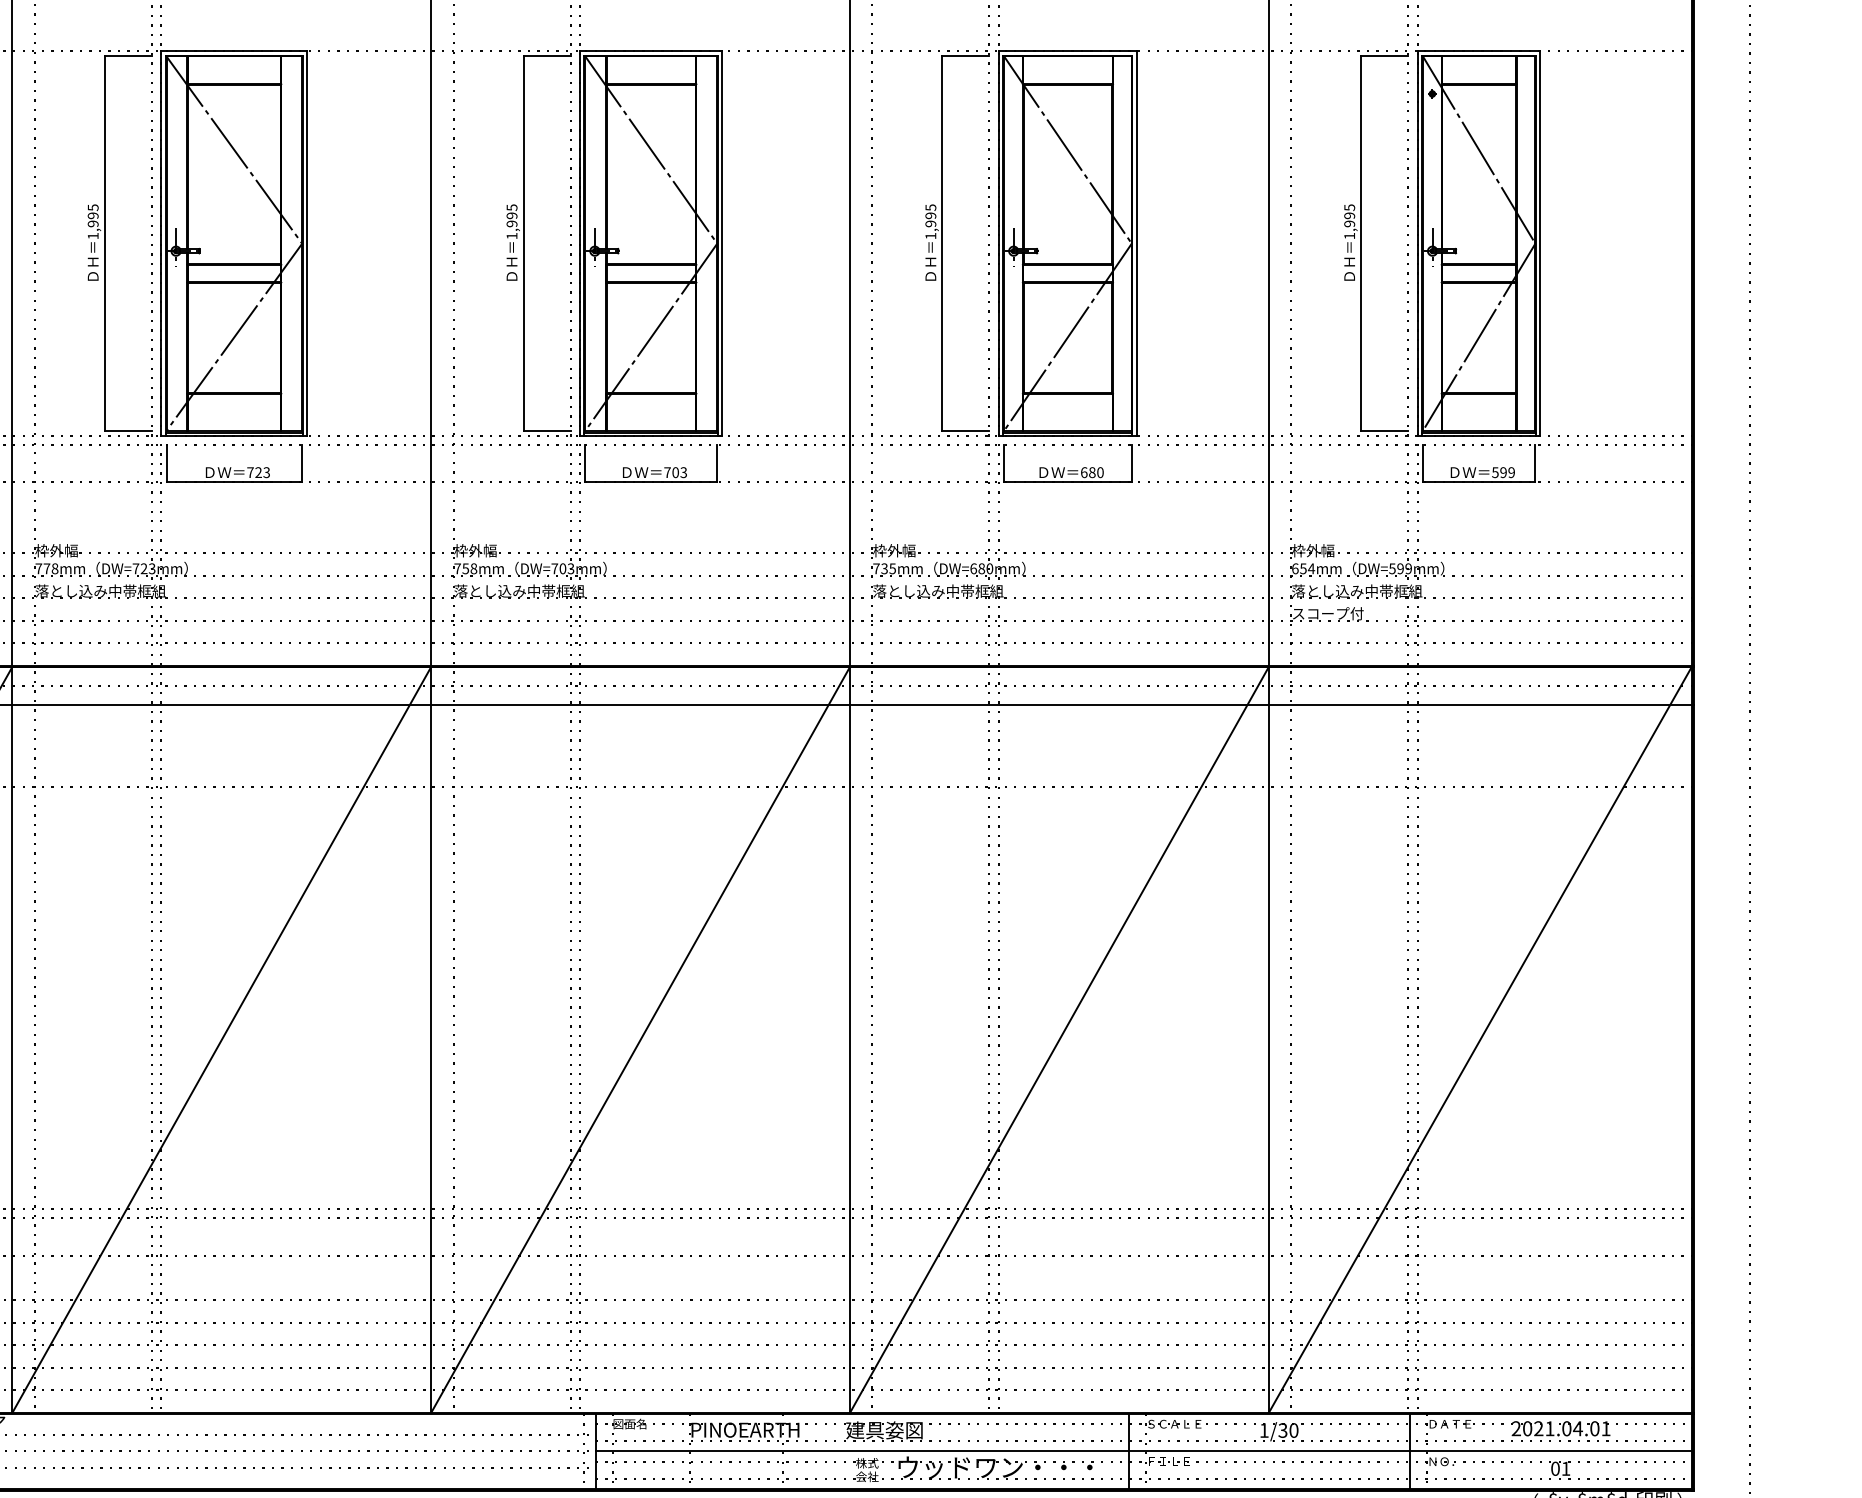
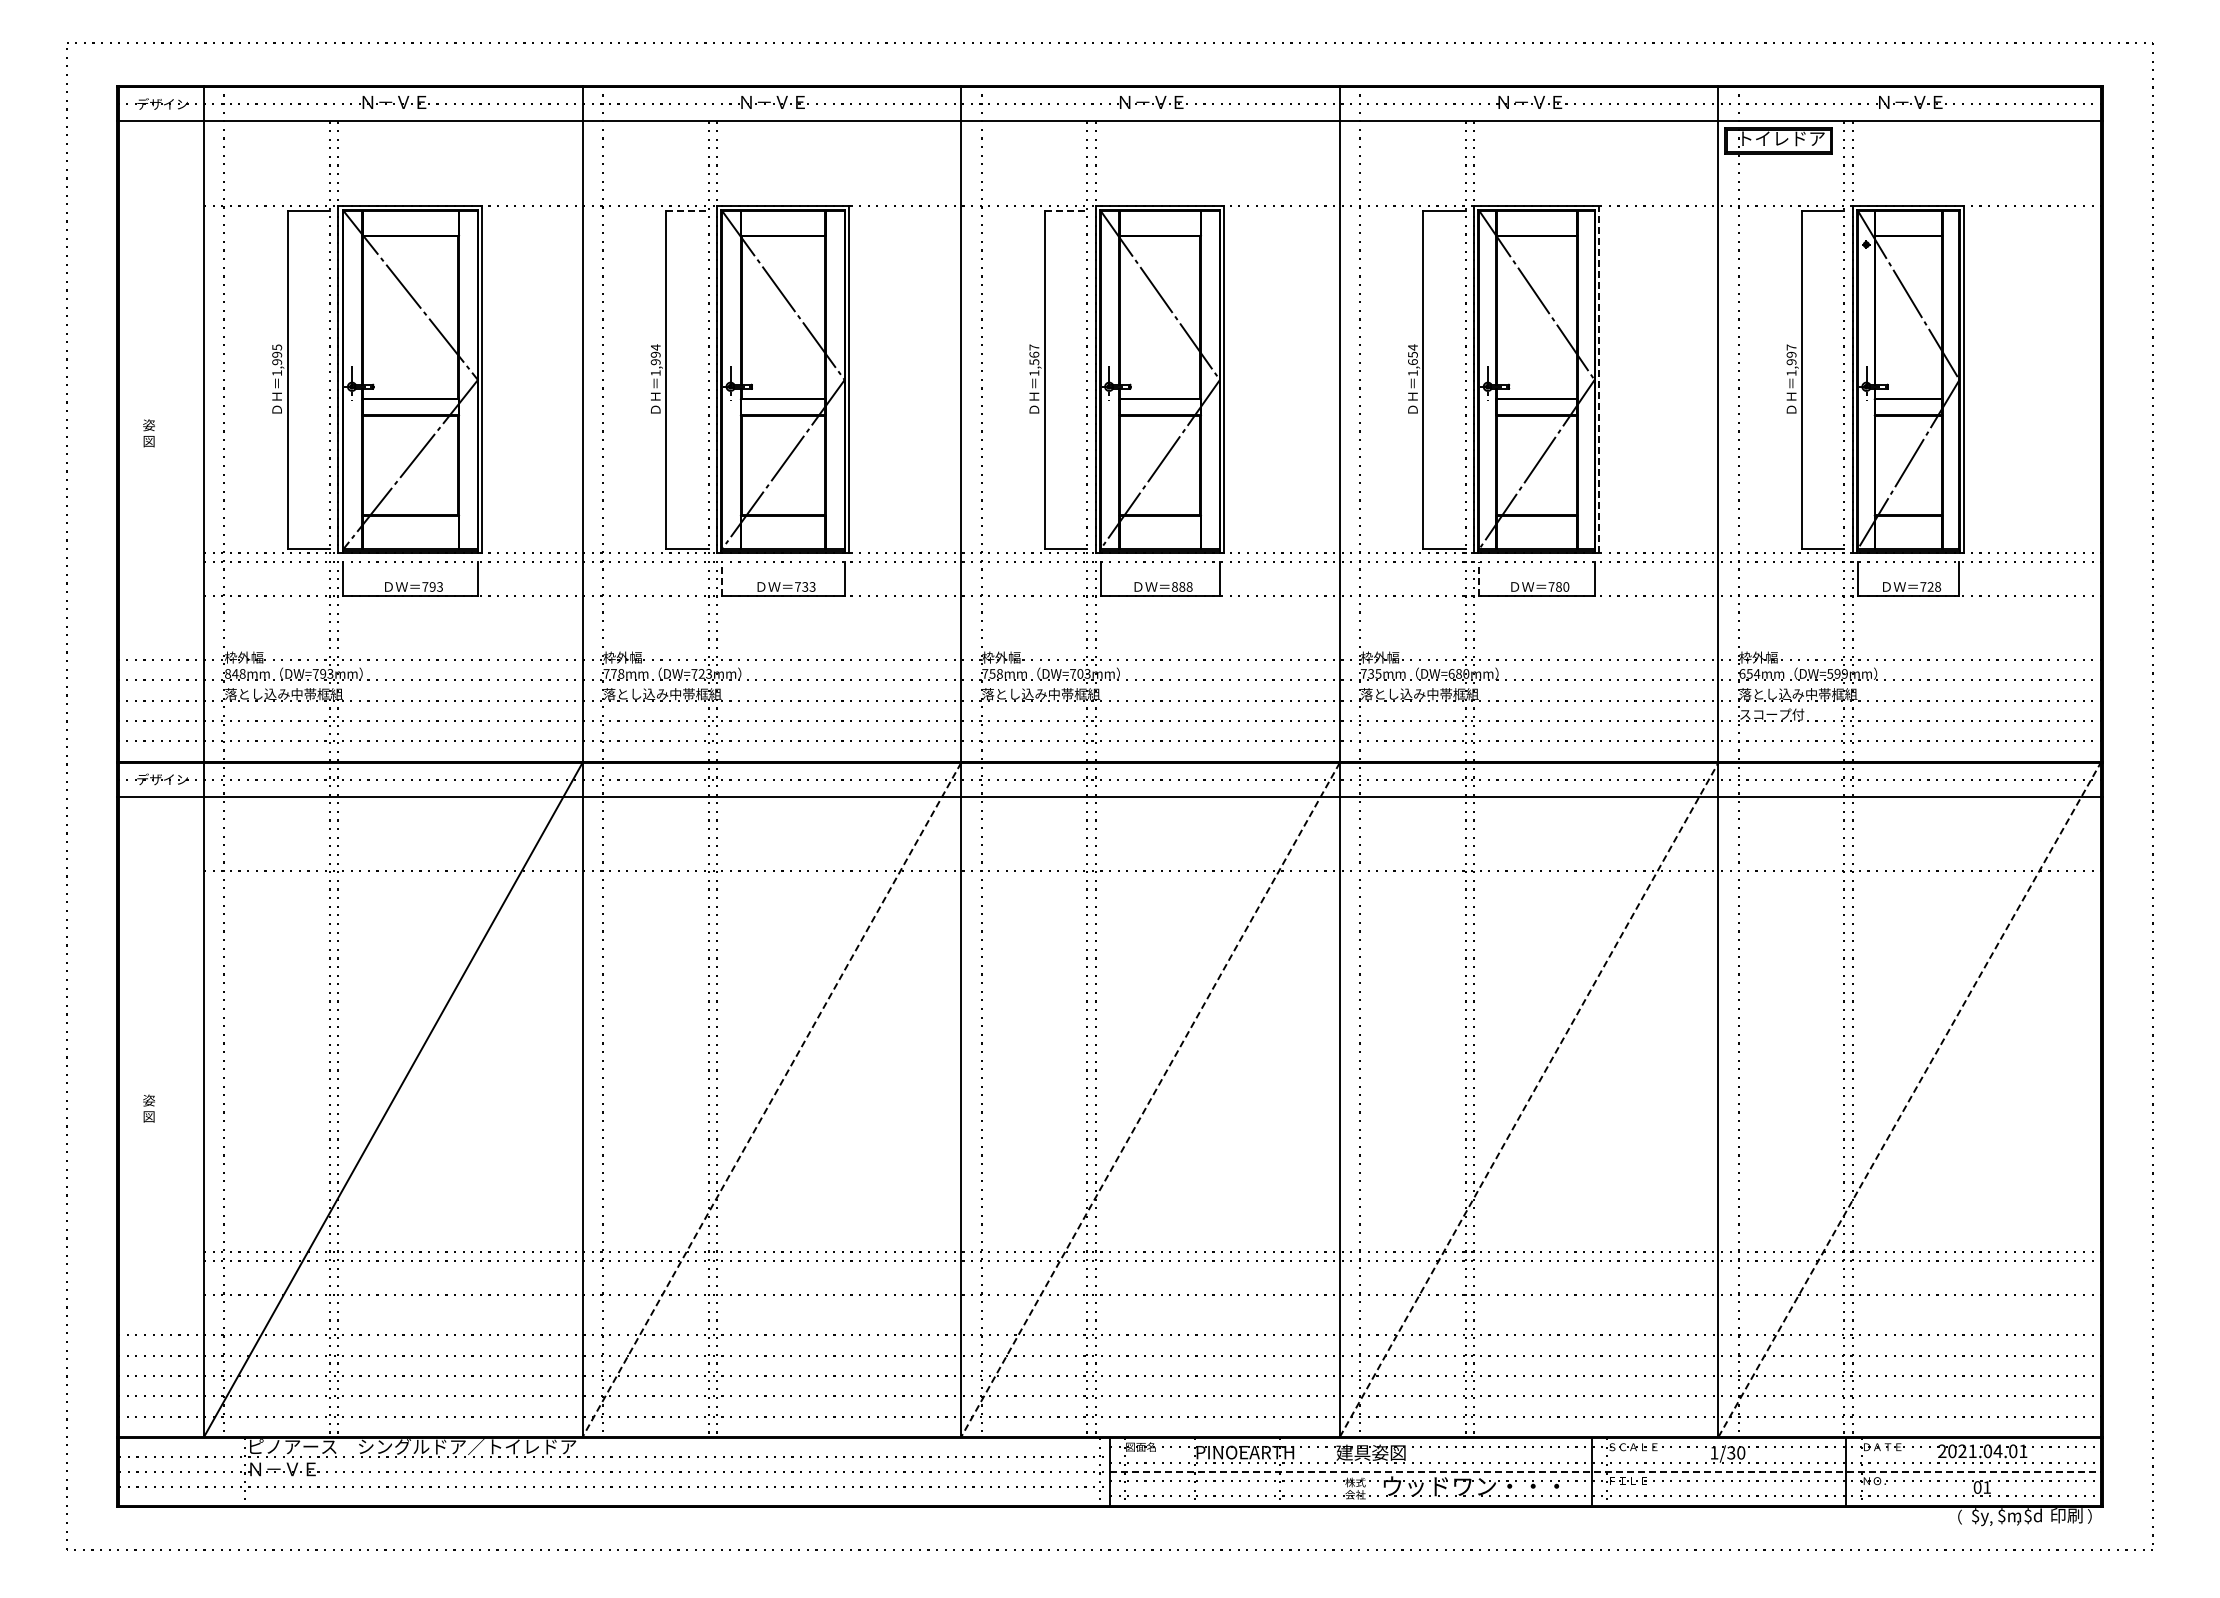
line: (128, 56) -> (687, 210), solid -> dashed
line: (547, 56) -> (1066, 210), solid -> dashed
text: (92, 207) -> (655, 347), 1,995 -> 1,994
text: (1349, 207) -> (1791, 347), 1,995 -> 1,997
text: (512, 215) -> (1034, 354), 1,995 -> 1,567
text: (930, 215) -> (1412, 354), 1,995 -> 1,654
line: (1137, 243) -> (1599, 379), solid -> dashed
line: (167, 463) -> (722, 578), solid -> dashed
line: (1004, 463) -> (1479, 578), solid -> dashed
text: (675, 472) -> (1182, 586), 703 -> 888
text: (1084, 472) -> (1551, 586), 680 -> 780
text: (1503, 472) -> (1930, 586), 599 -> 728
text: (258, 473) -> (805, 587), 723 -> 733
line: (221, 1039) -> (771, 1099), solid -> dashed
line: (640, 1039) -> (1150, 1099), solid -> dashed
line: (1059, 1039) -> (1529, 1099), solid -> dashed
line: (1480, 1039) -> (1909, 1099), solid -> dashed
line: (1143, 1451) -> (1605, 1471), solid -> dashed

